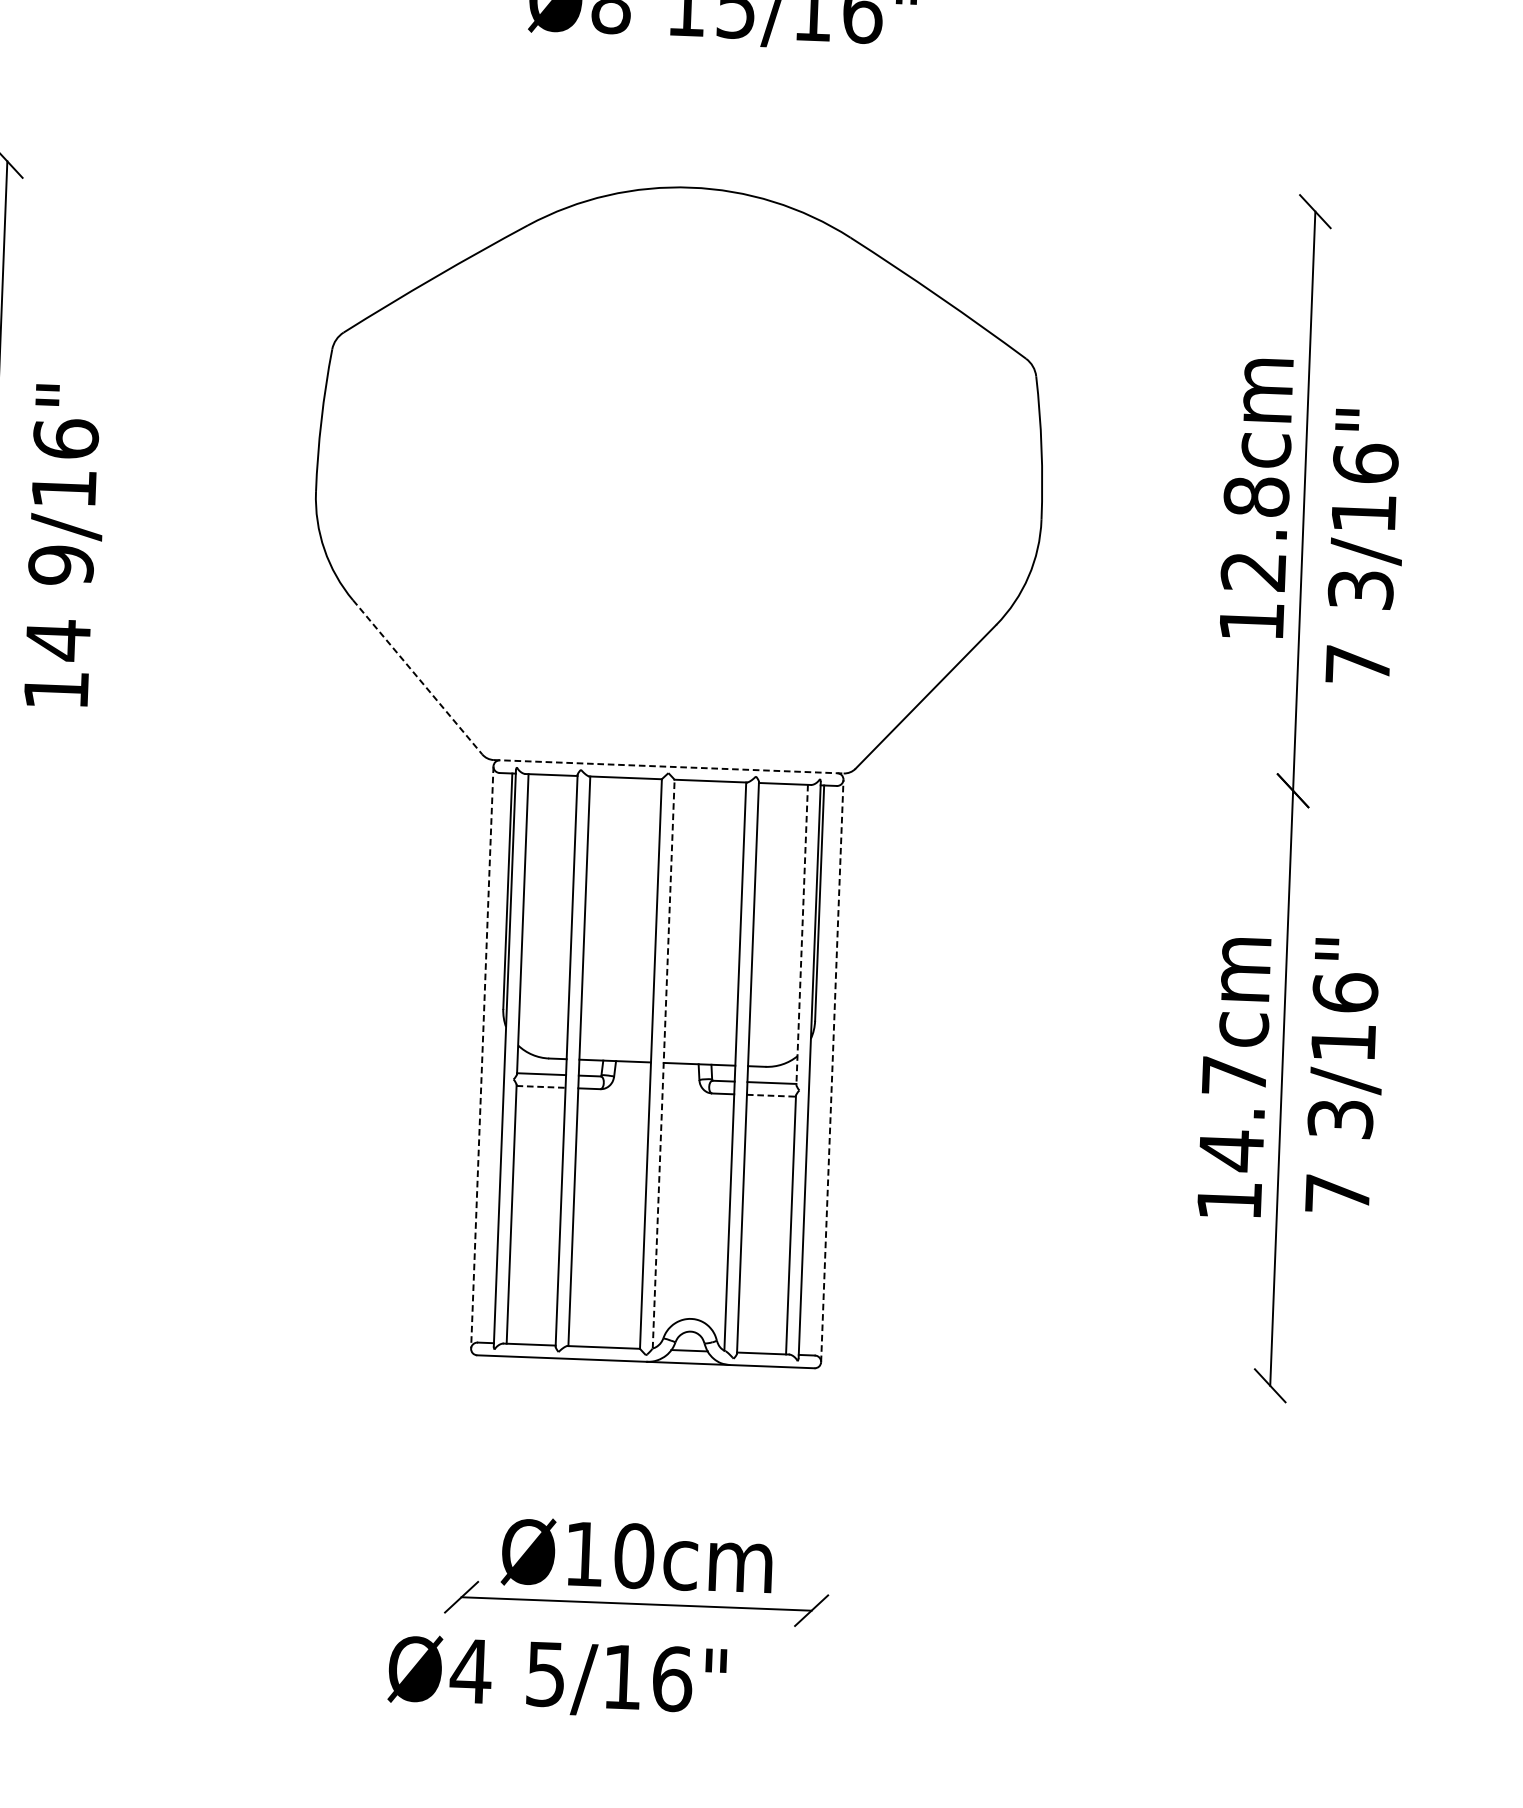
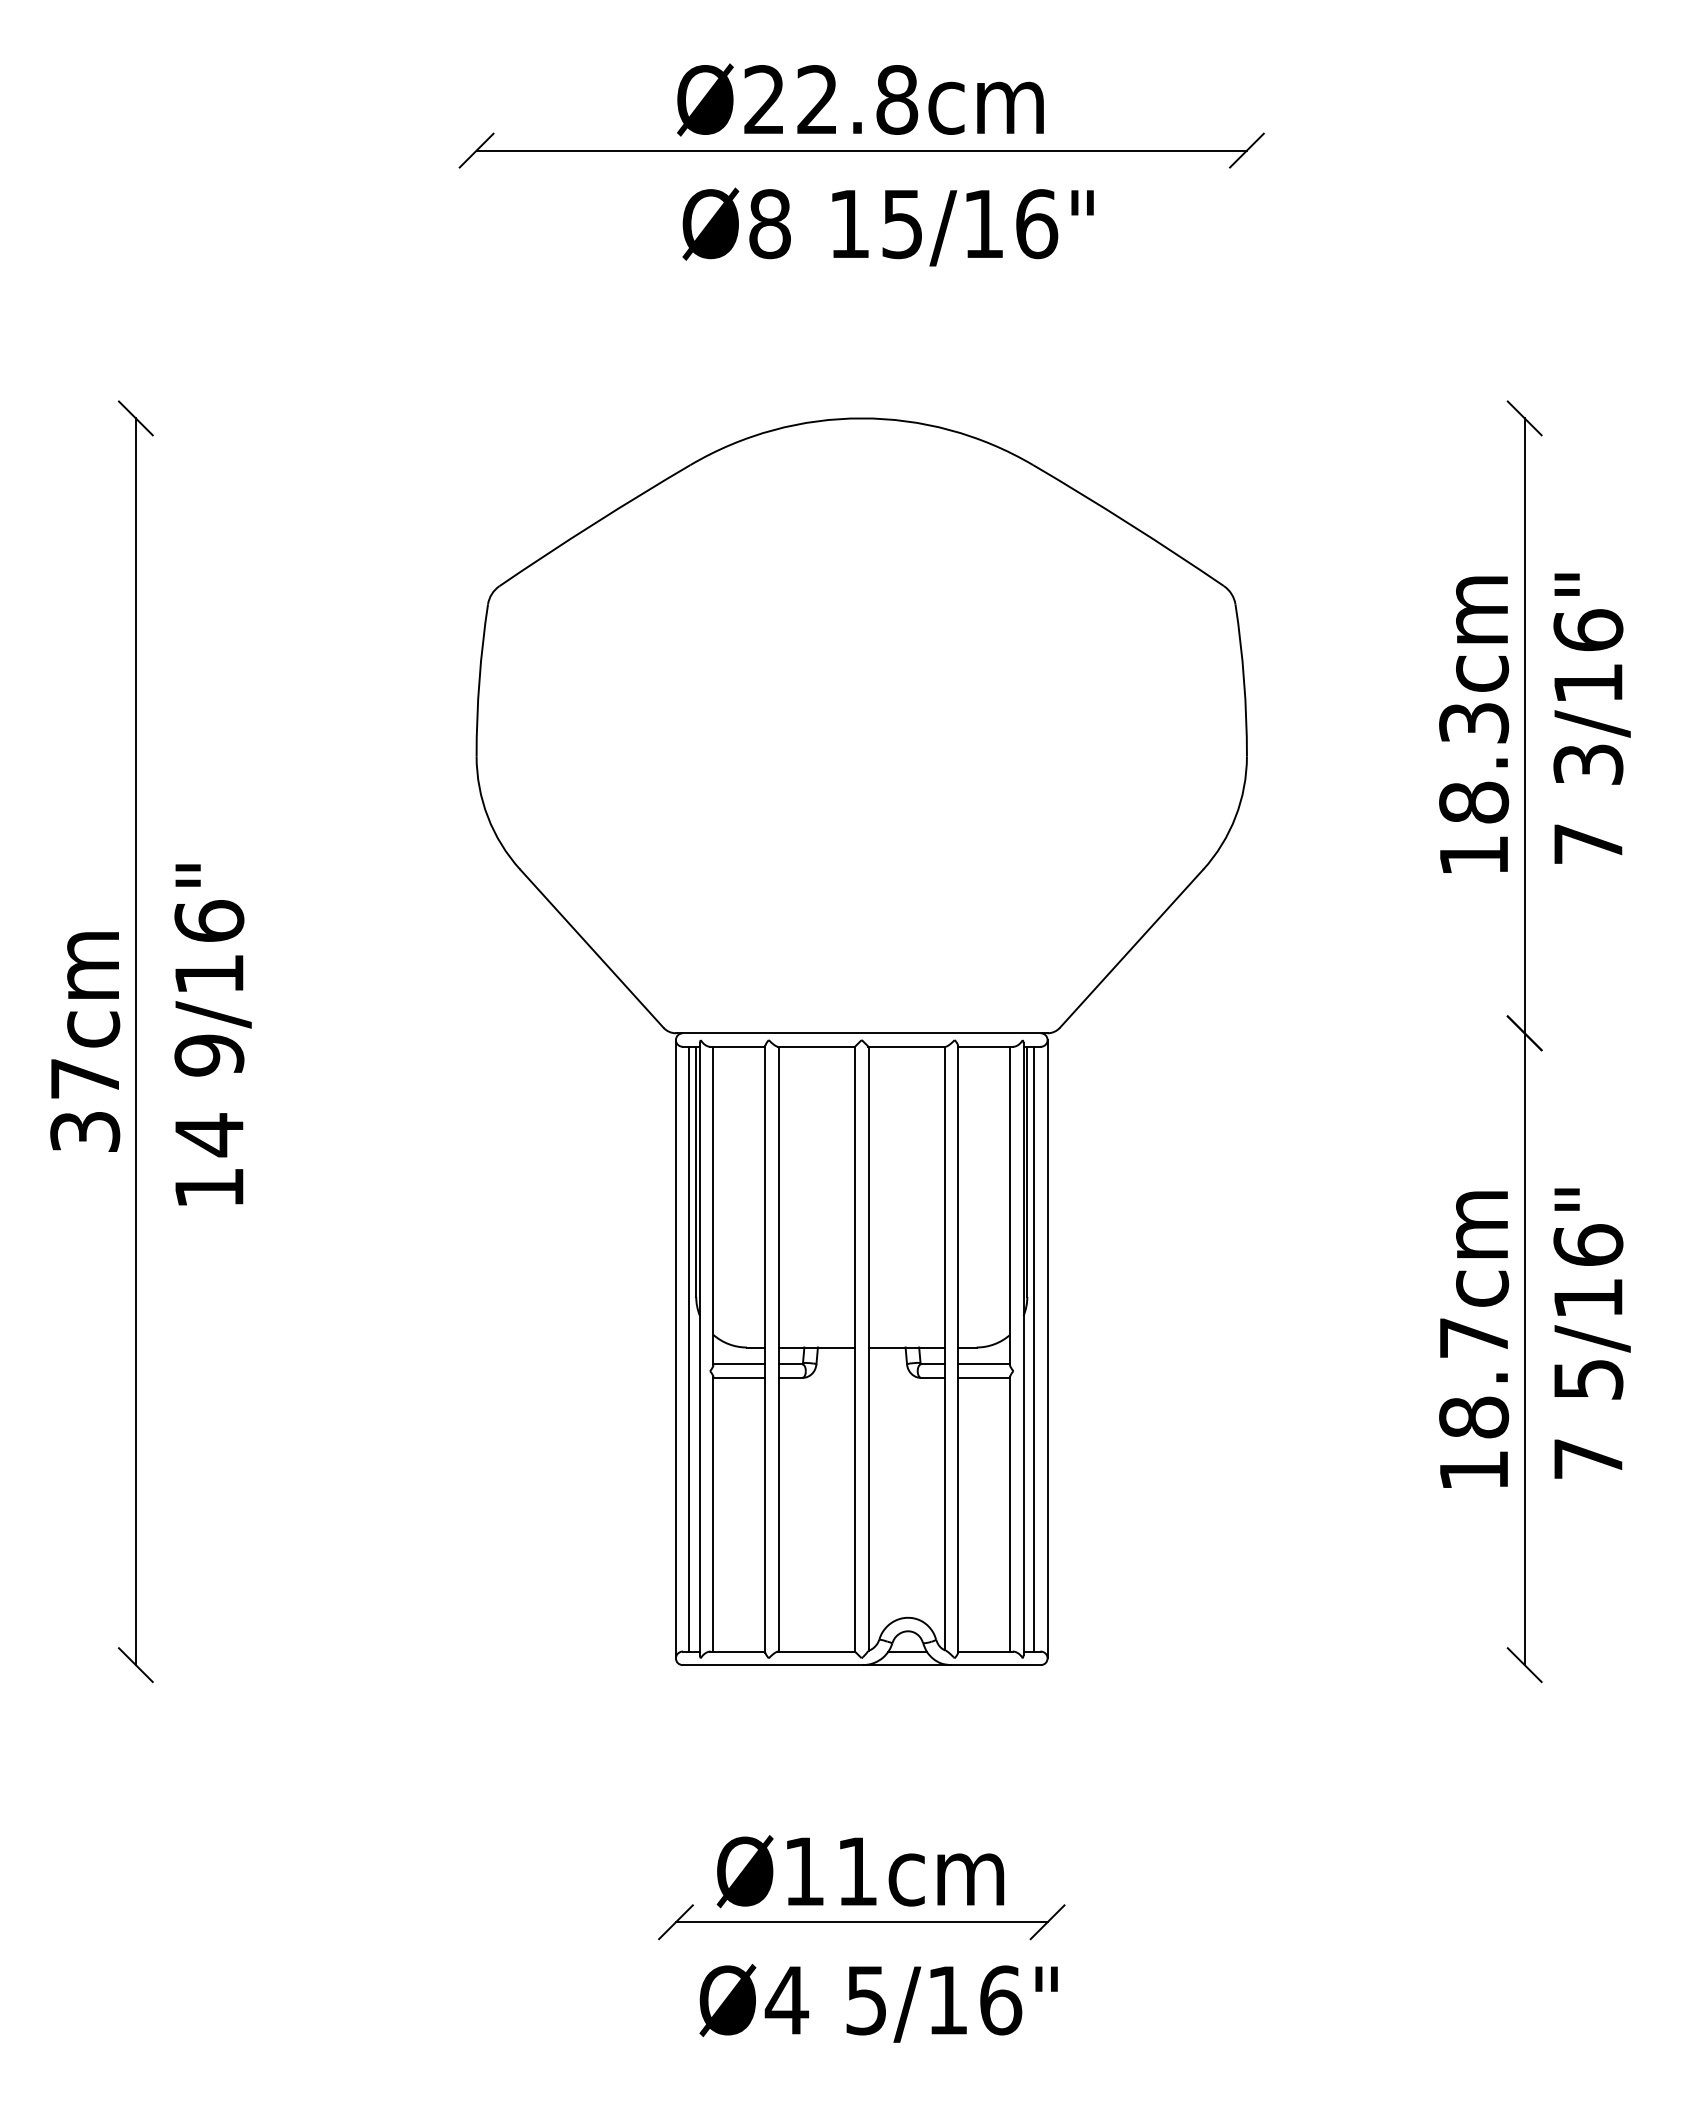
text: (1255, 533) -> (1474, 762), 12.8cm -> 18.3cm
text: (64, 545) -> (212, 1034), moved
text: (1365, 546) -> (1591, 718), moved
line: (417, 677) -> (591, 948), dashed -> solid
line: (668, 766) -> (861, 1033), dashed -> solid
line: (802, 935) -> (1010, 1206), dashed -> solid
line: (481, 1057) -> (675, 1349), dashed -> solid
line: (495, 1057) -> (689, 1348), added
line: (663, 1063) -> (868, 1348), dashed -> solid
line: (820, 1069) -> (1034, 1348), added
line: (832, 1070) -> (1047, 1348), dashed -> solid
line: (541, 1086) -> (739, 1377), dashed -> solid
line: (771, 1095) -> (984, 1377), dashed -> solid
text: (1339, 1119) -> (1587, 1379), 3/16" -> 5/16"
text: (1231, 1150) -> (1474, 1417), 14.7cm -> 18.7cm
text: (634, 1556) -> (857, 1871), Ø10cm -> Ø11cm
text: (557, 1677) -> (878, 2003), moved

